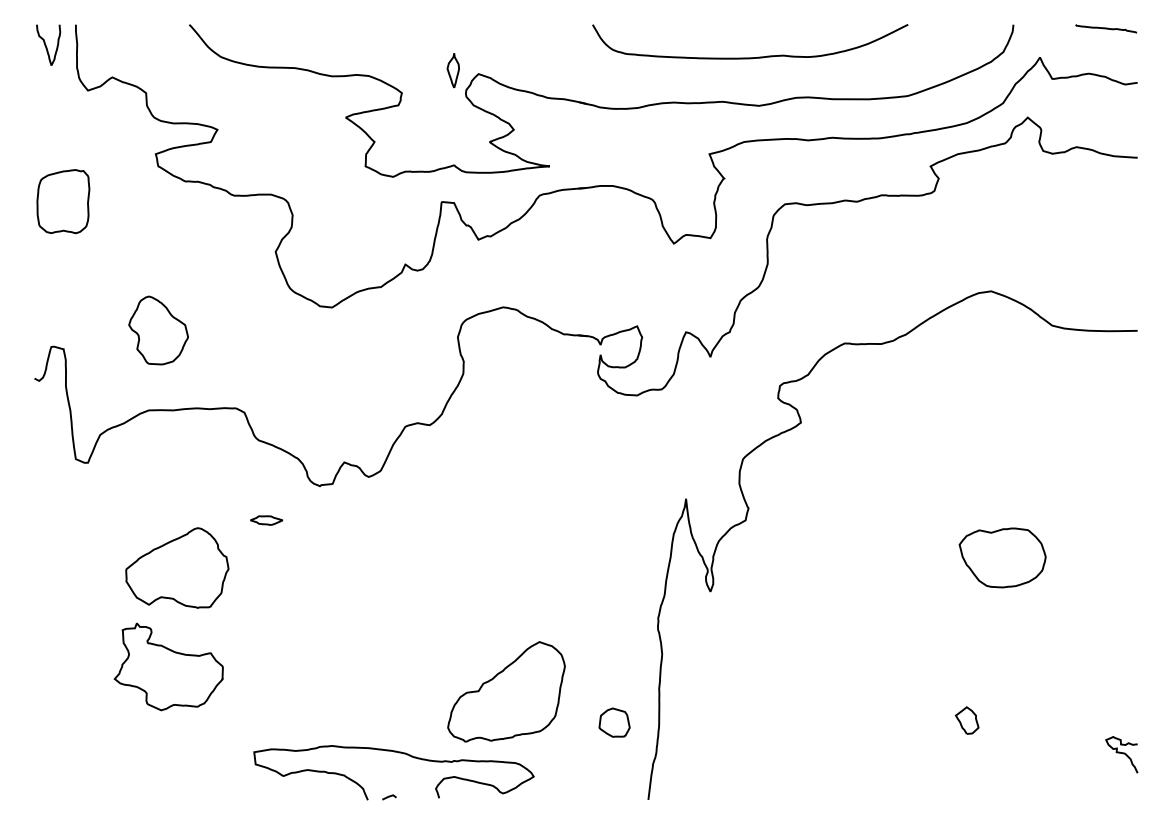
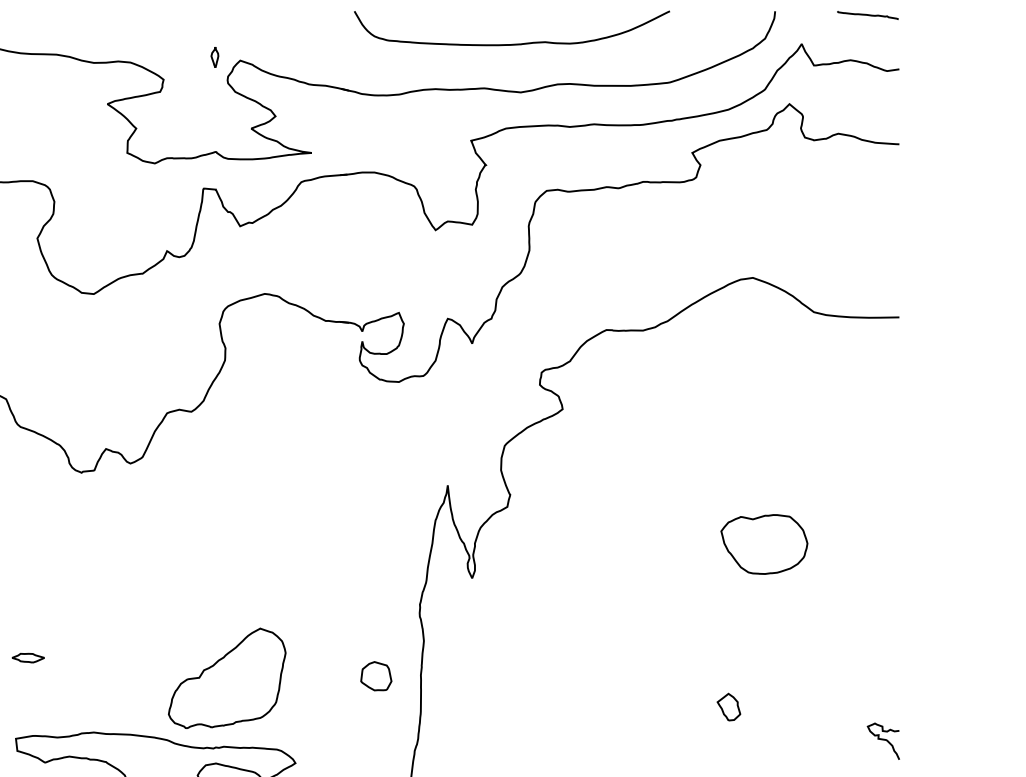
part: (452, 70) -> (214, 57), size x0.6
part: (266, 520) -> (28, 658), moved
part: (506, 691) -> (227, 678), moved
part: (614, 722) -> (376, 676), moved

